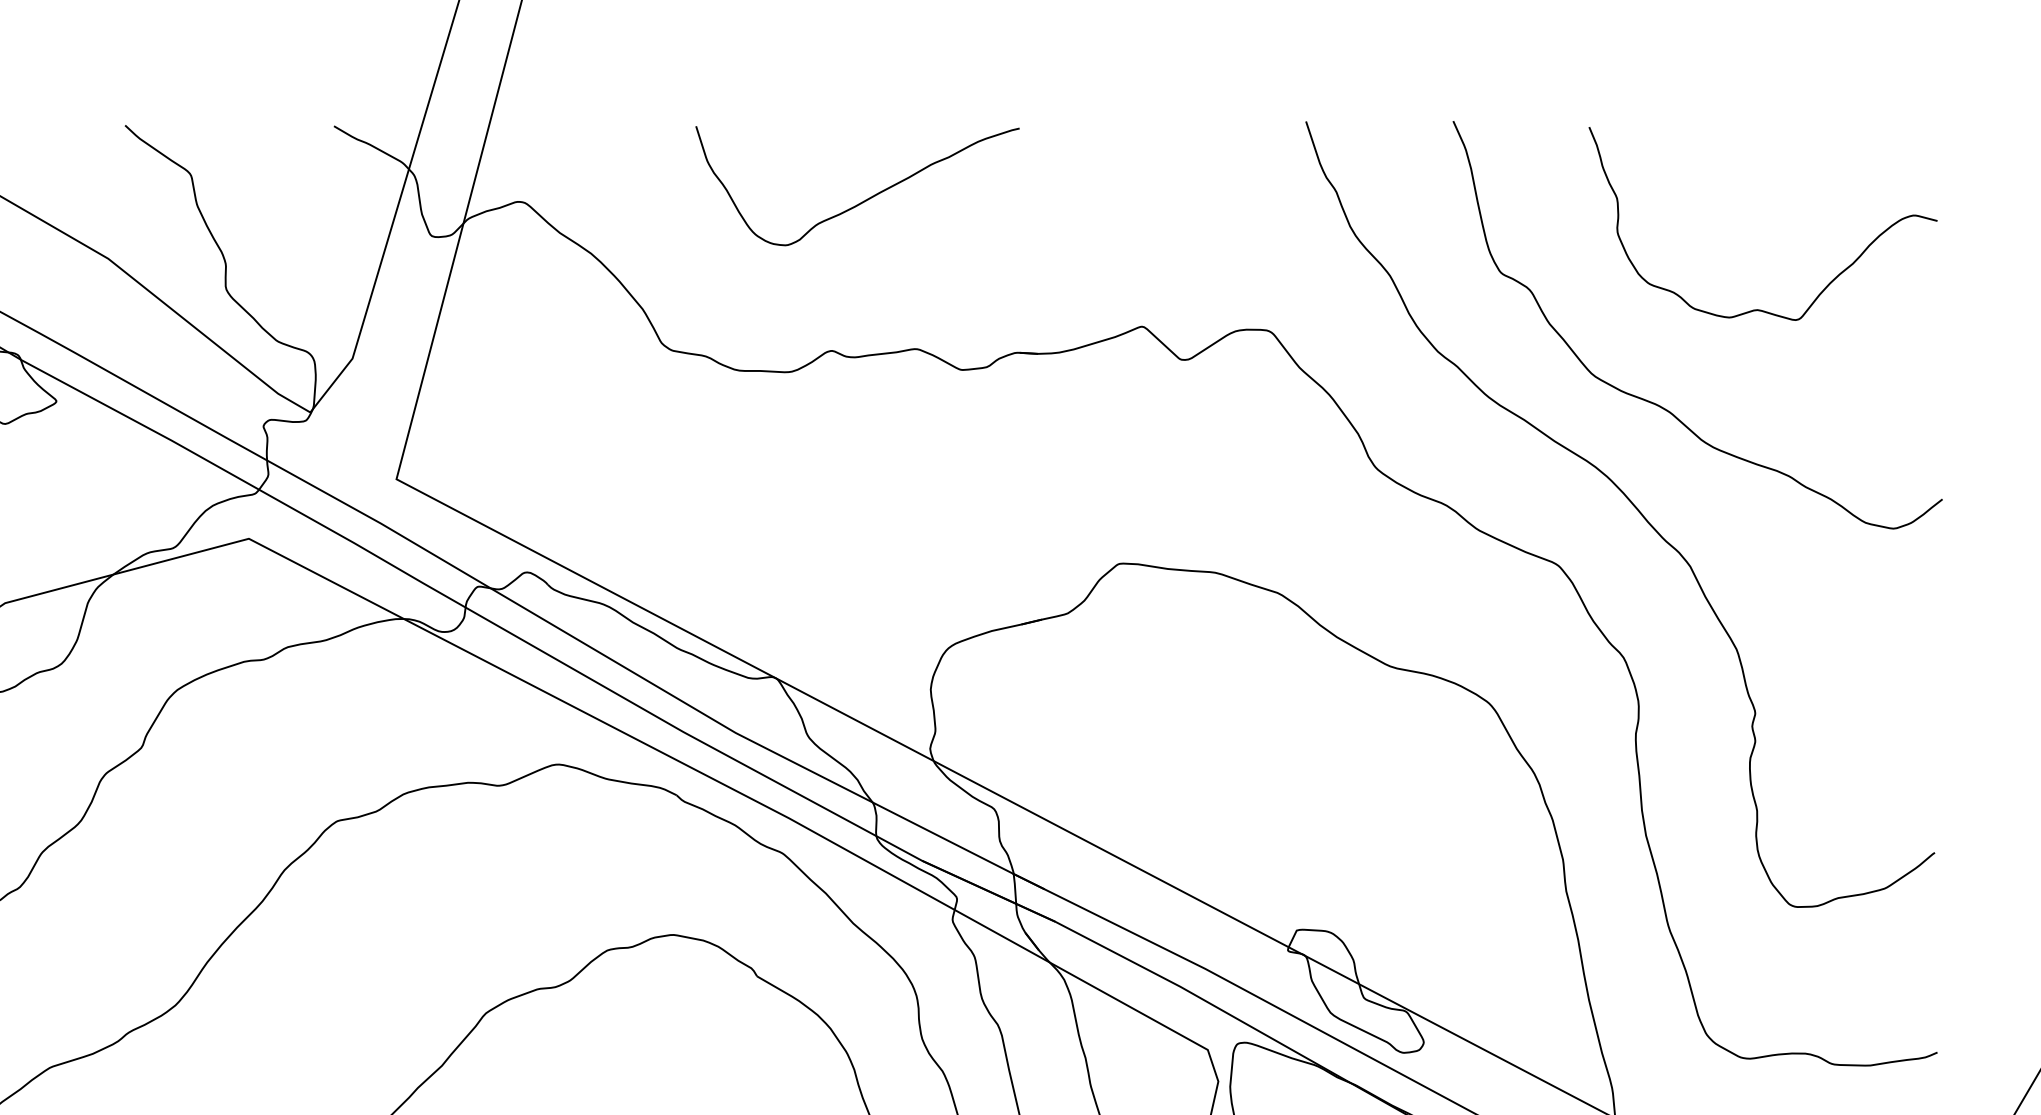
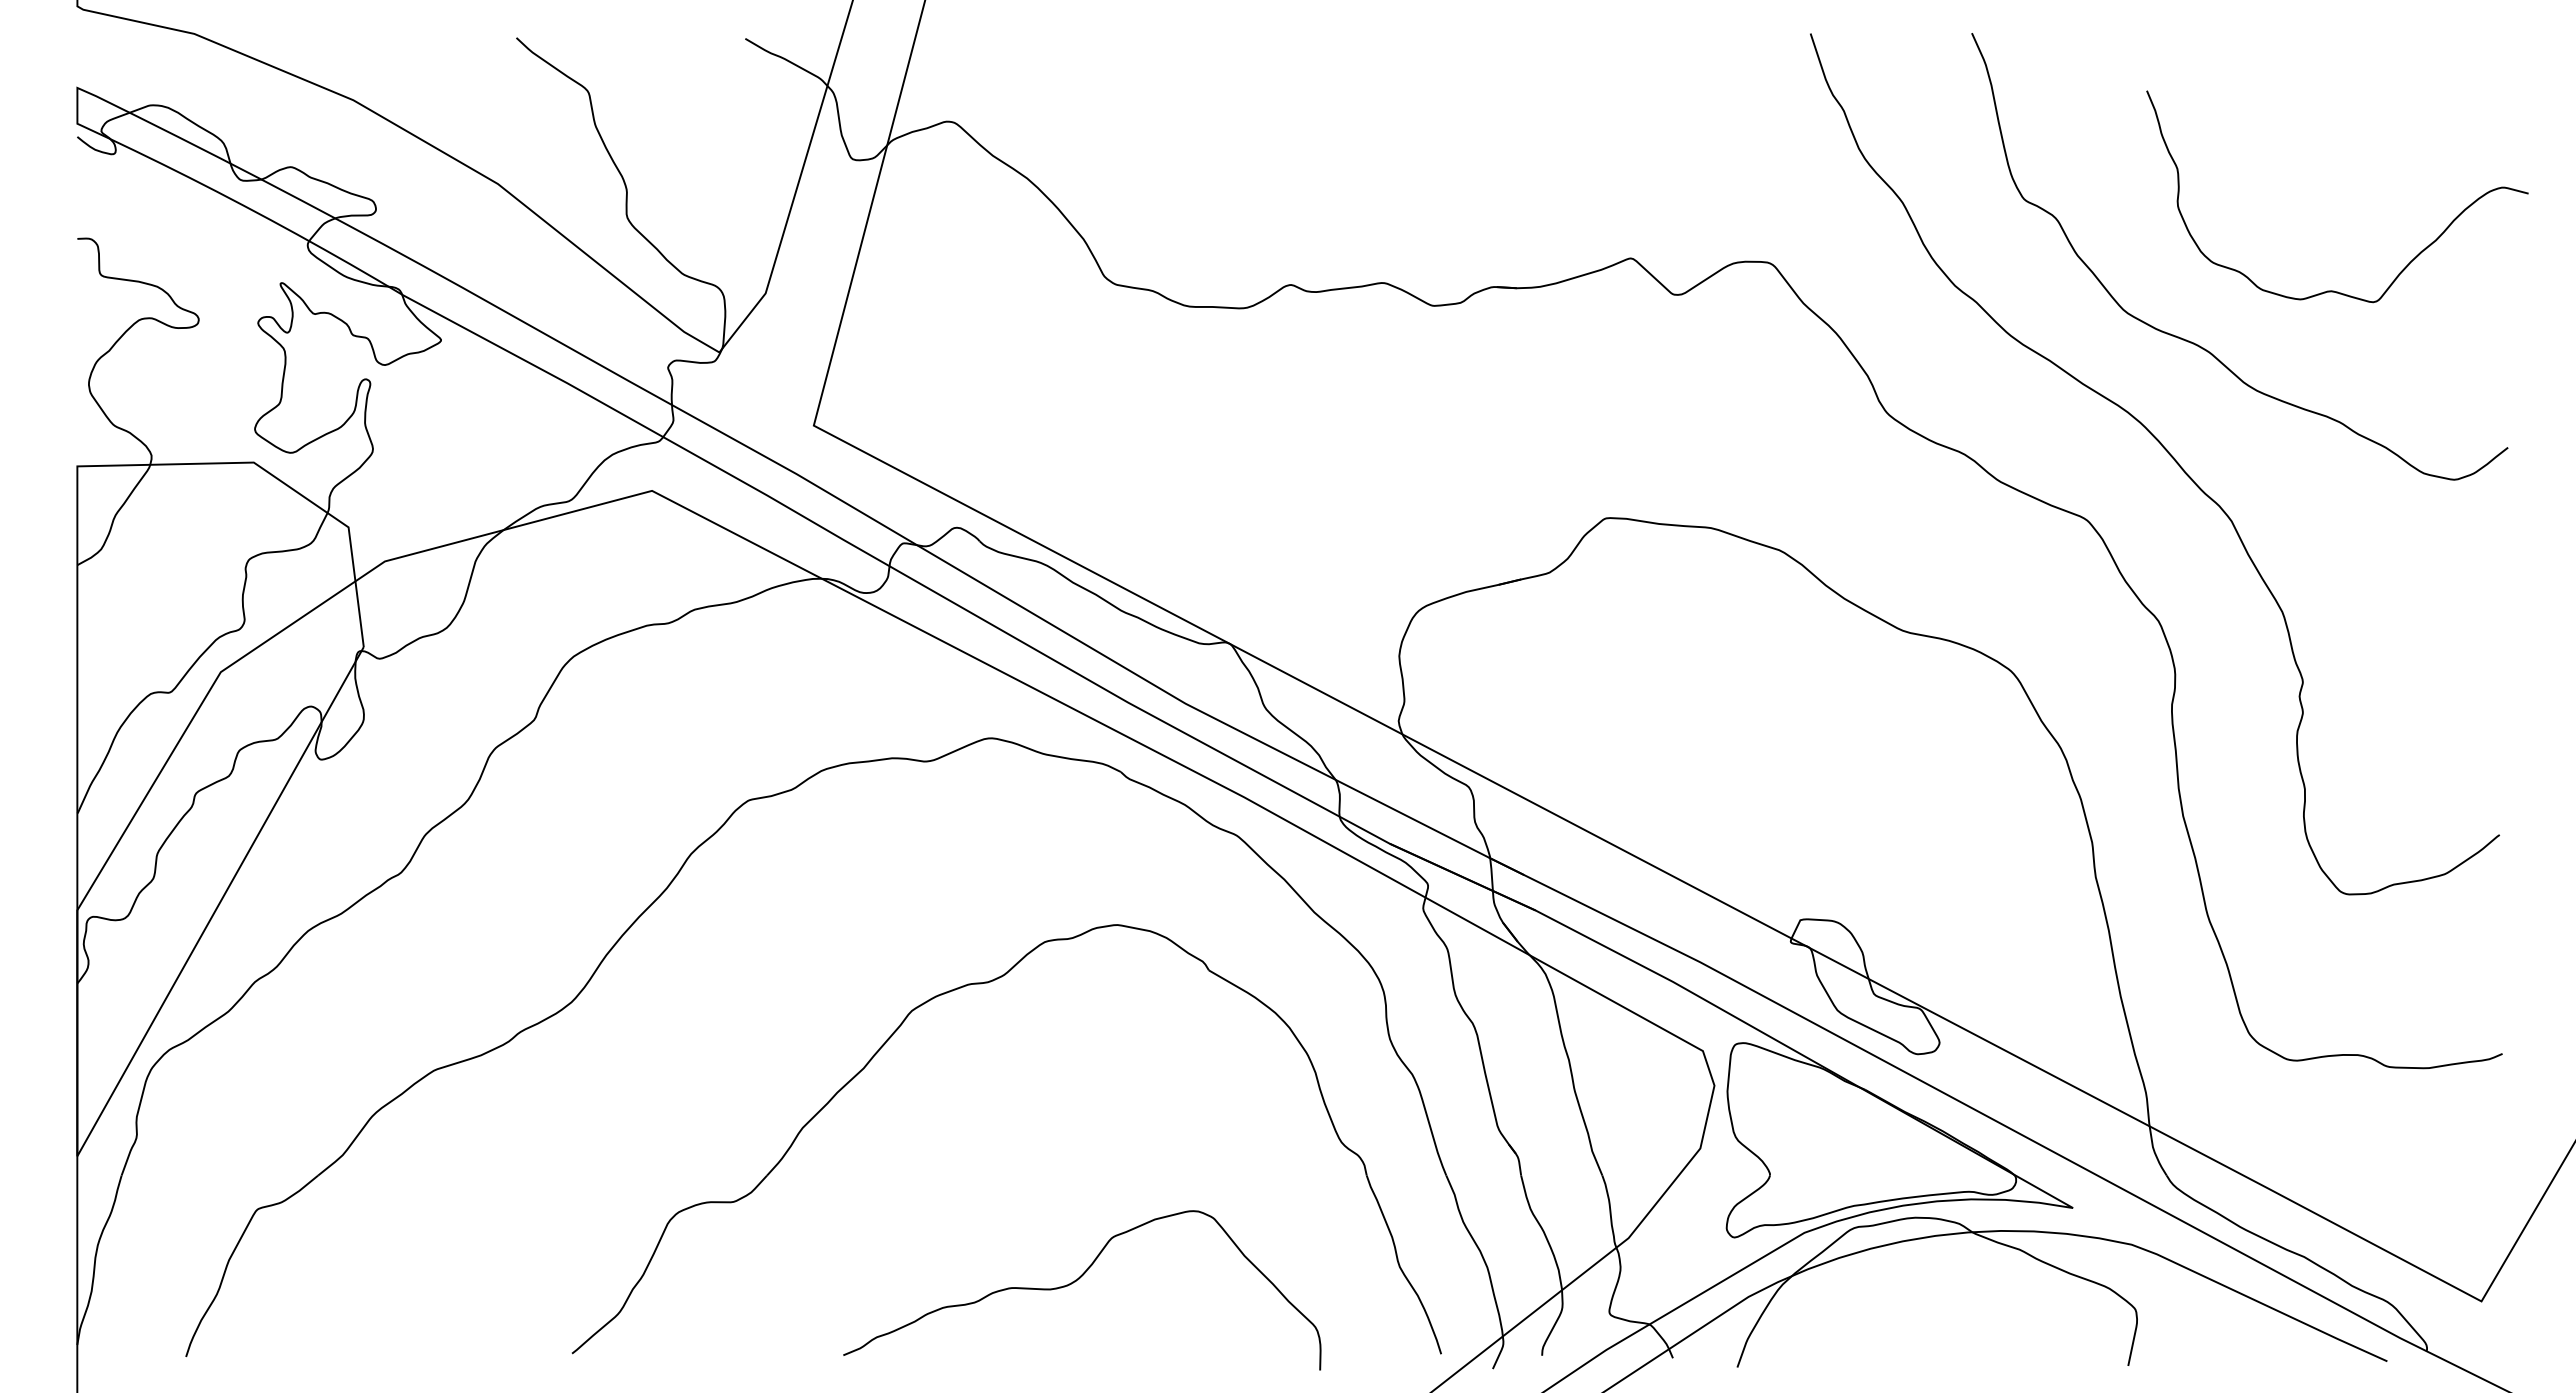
curve: (863, 200) -> (1325, 120), removed
curve: (1760, 309) -> (2334, 290), moved

